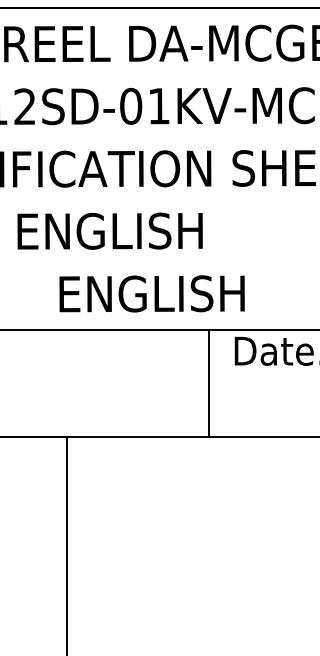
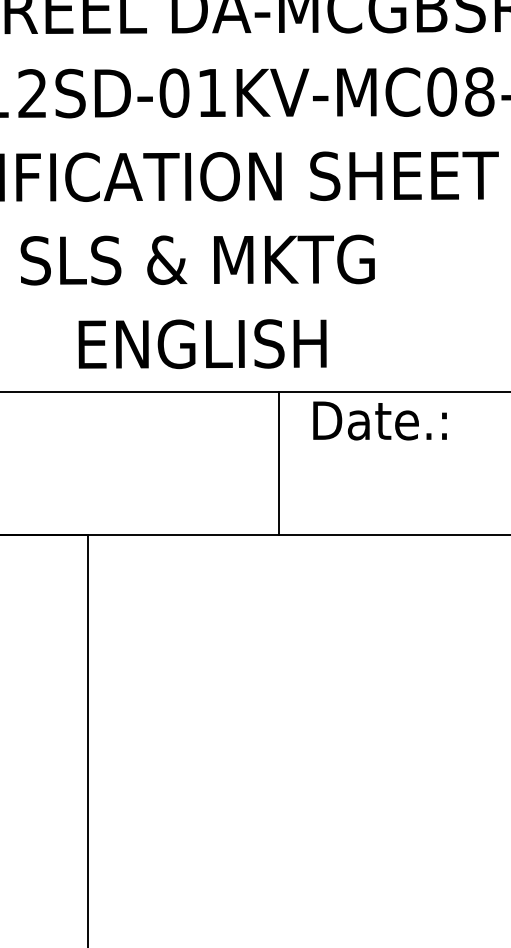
text: (148, 230) -> (197, 259), ENGLISH -> SLS & MKTG

